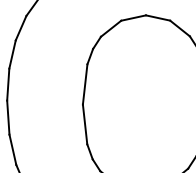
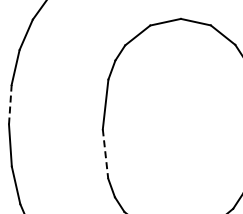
line: (8, 84) -> (10, 104), solid -> dashed
line: (85, 124) -> (105, 153), solid -> dashed

